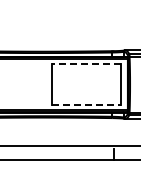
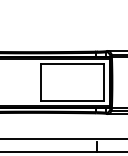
line: (85, 64) -> (71, 63), dashed -> solid
line: (86, 105) -> (72, 101), dashed -> solid

